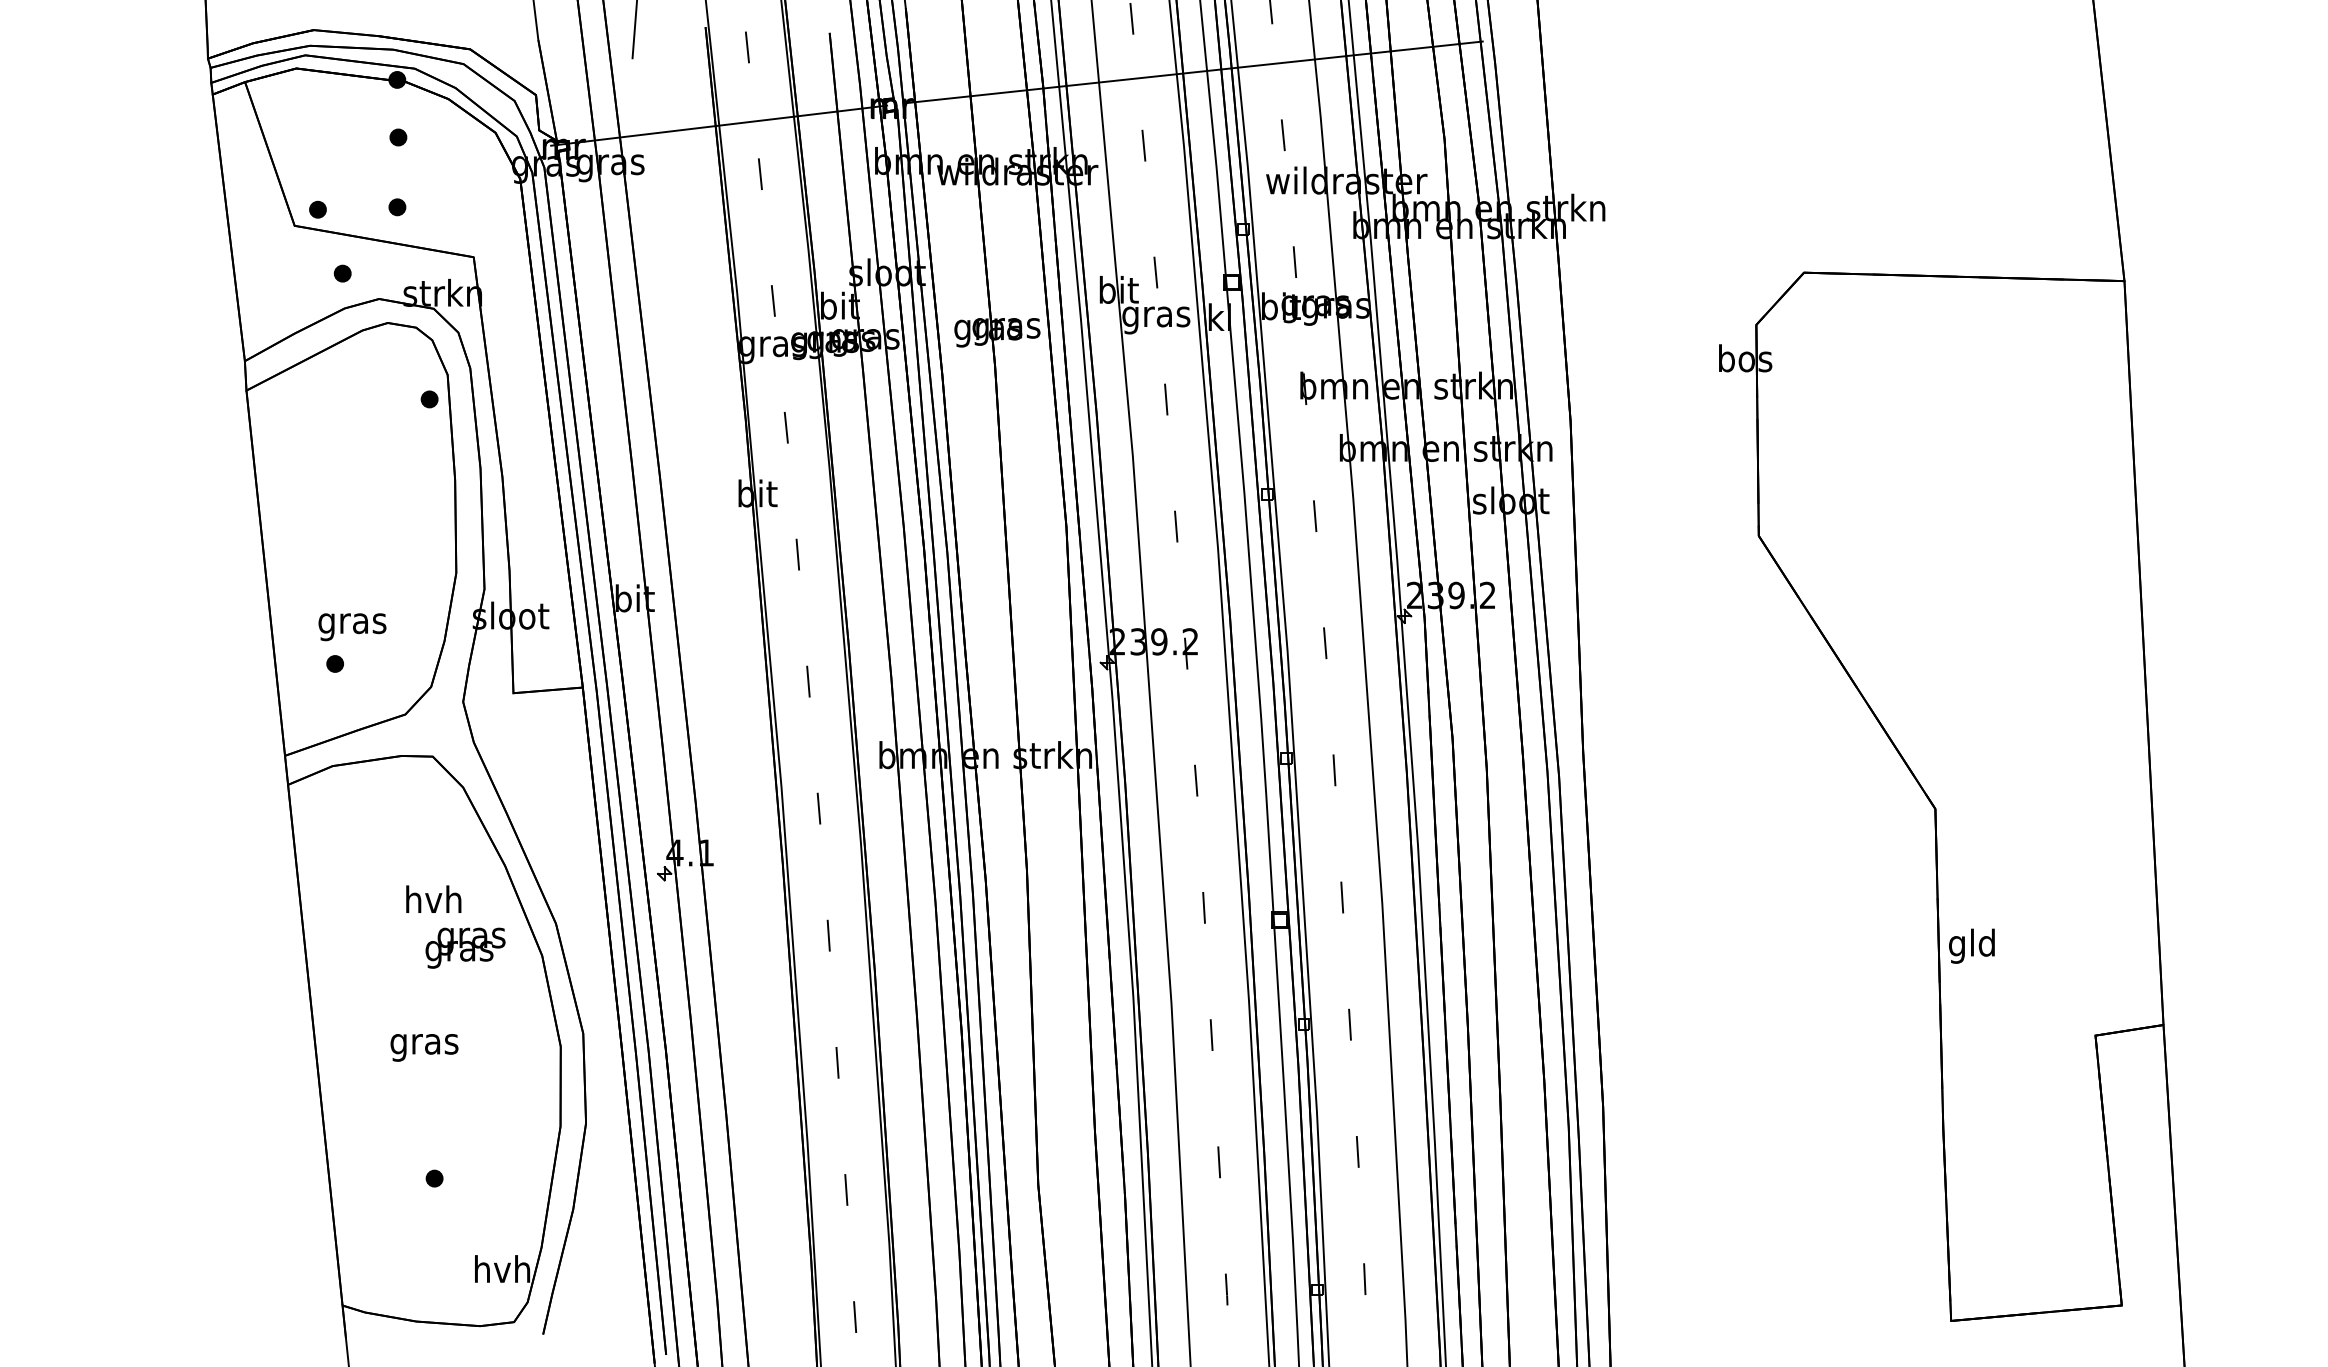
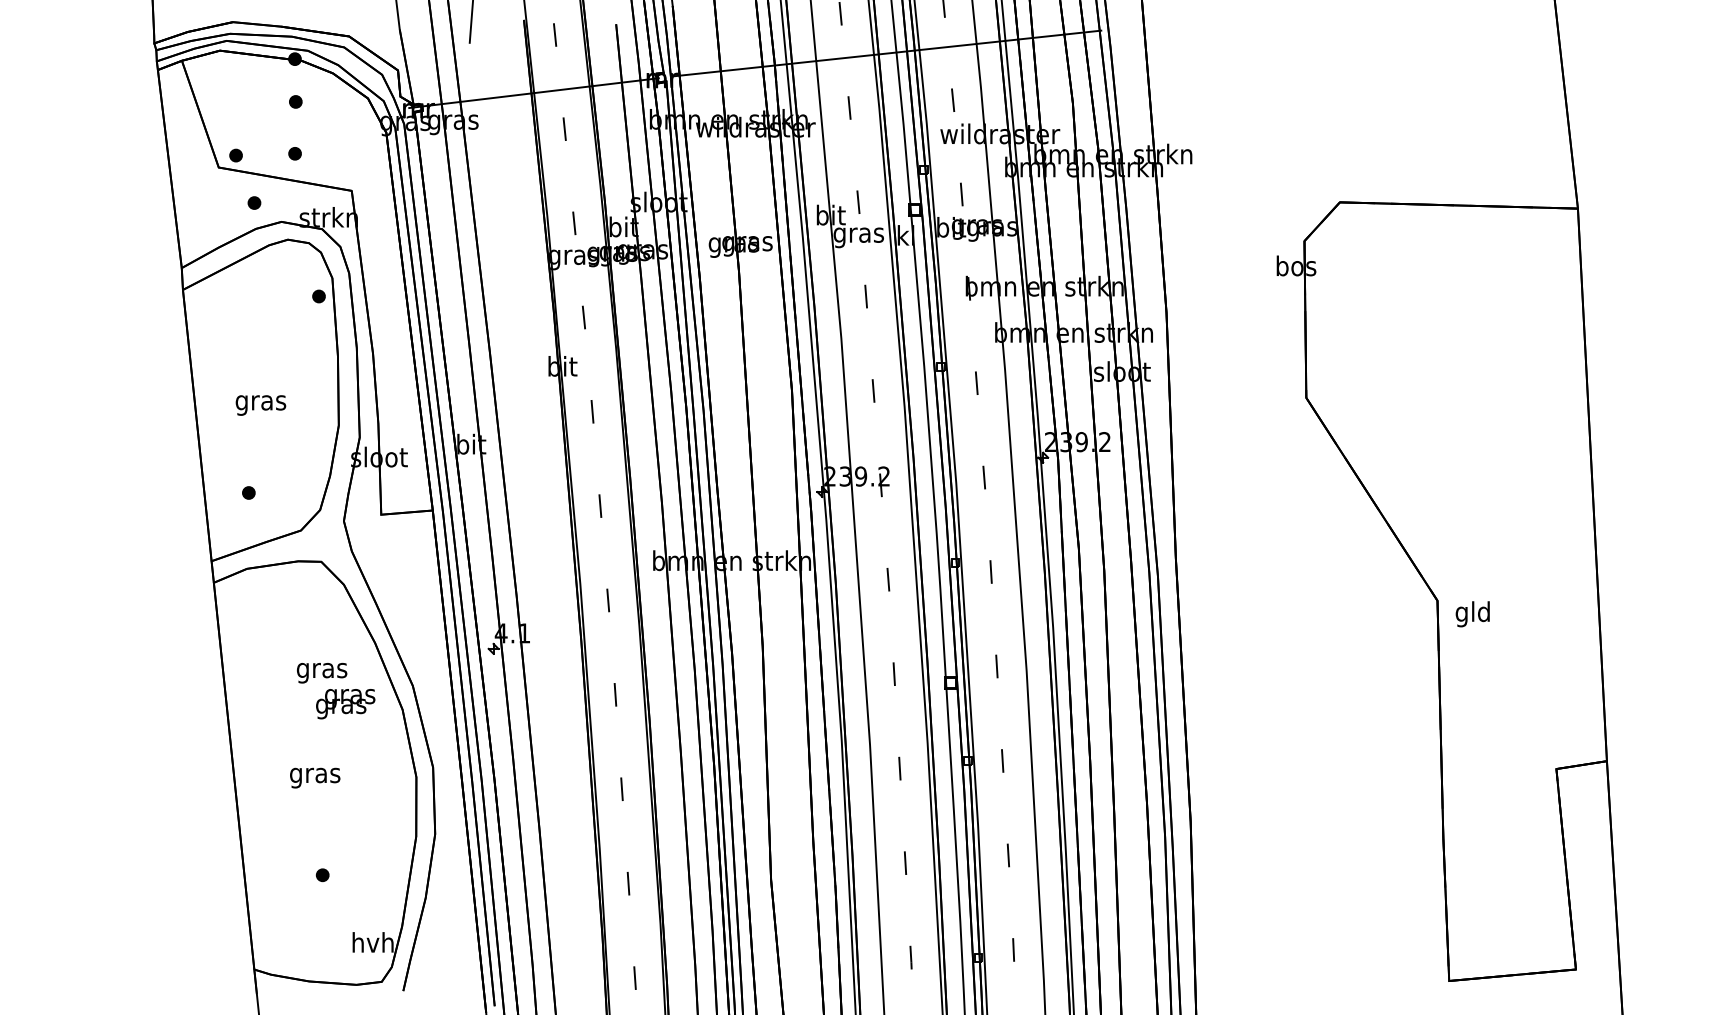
text: (352, 627) -> (260, 405), moved
text: (433, 902) -> (321, 670), hvh -> gras
text: (1971, 945) -> (1472, 613), moved

